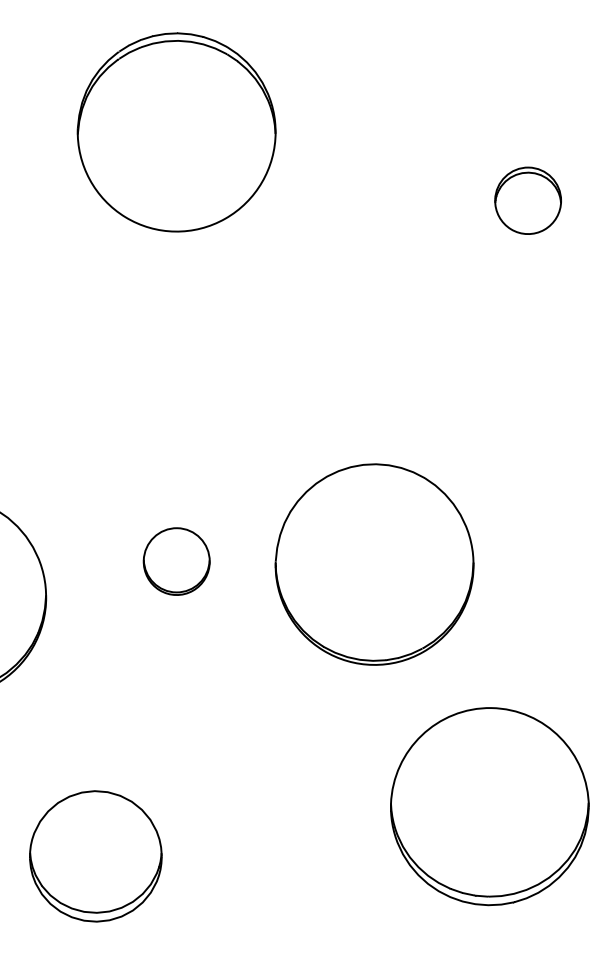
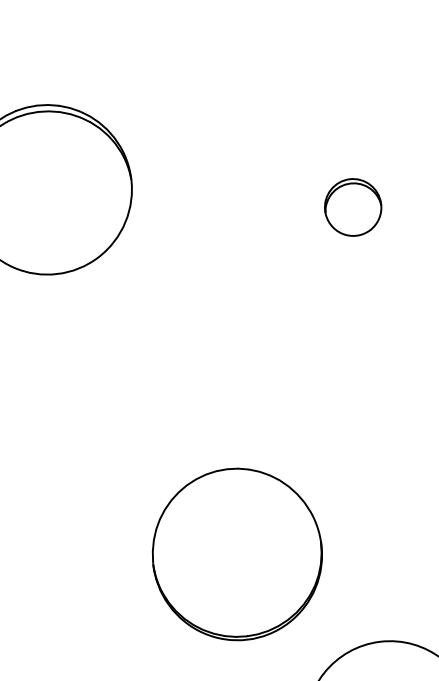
part: (176, 561) -> (96, 553), removed
part: (374, 564) -> (237, 554), moved

